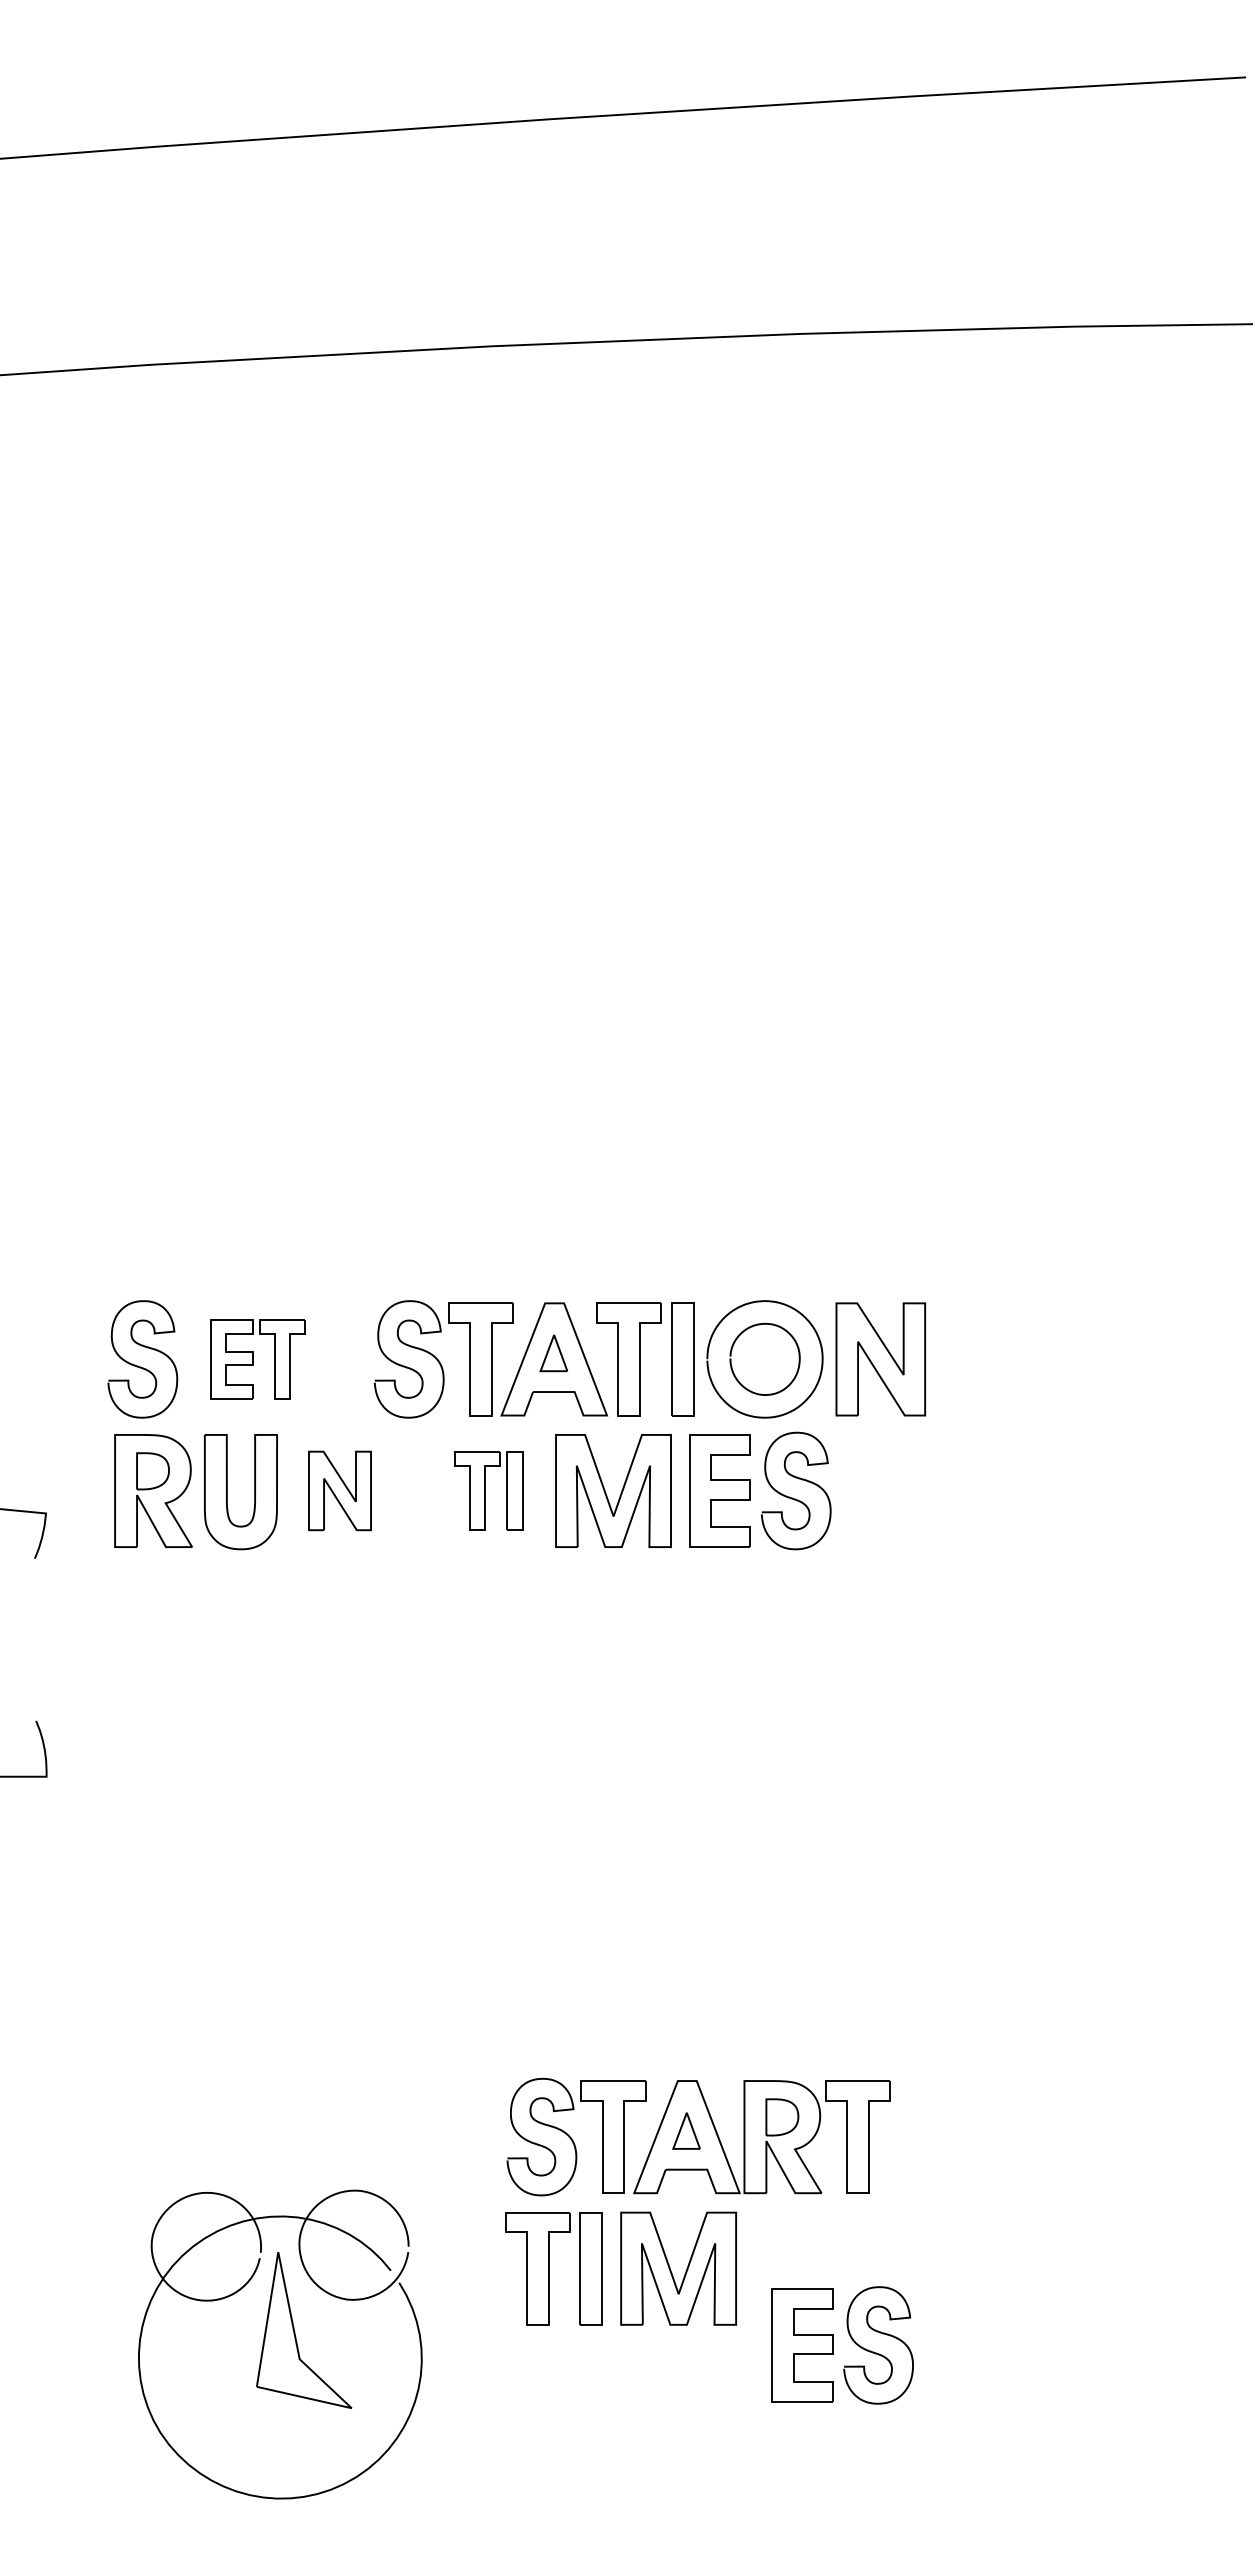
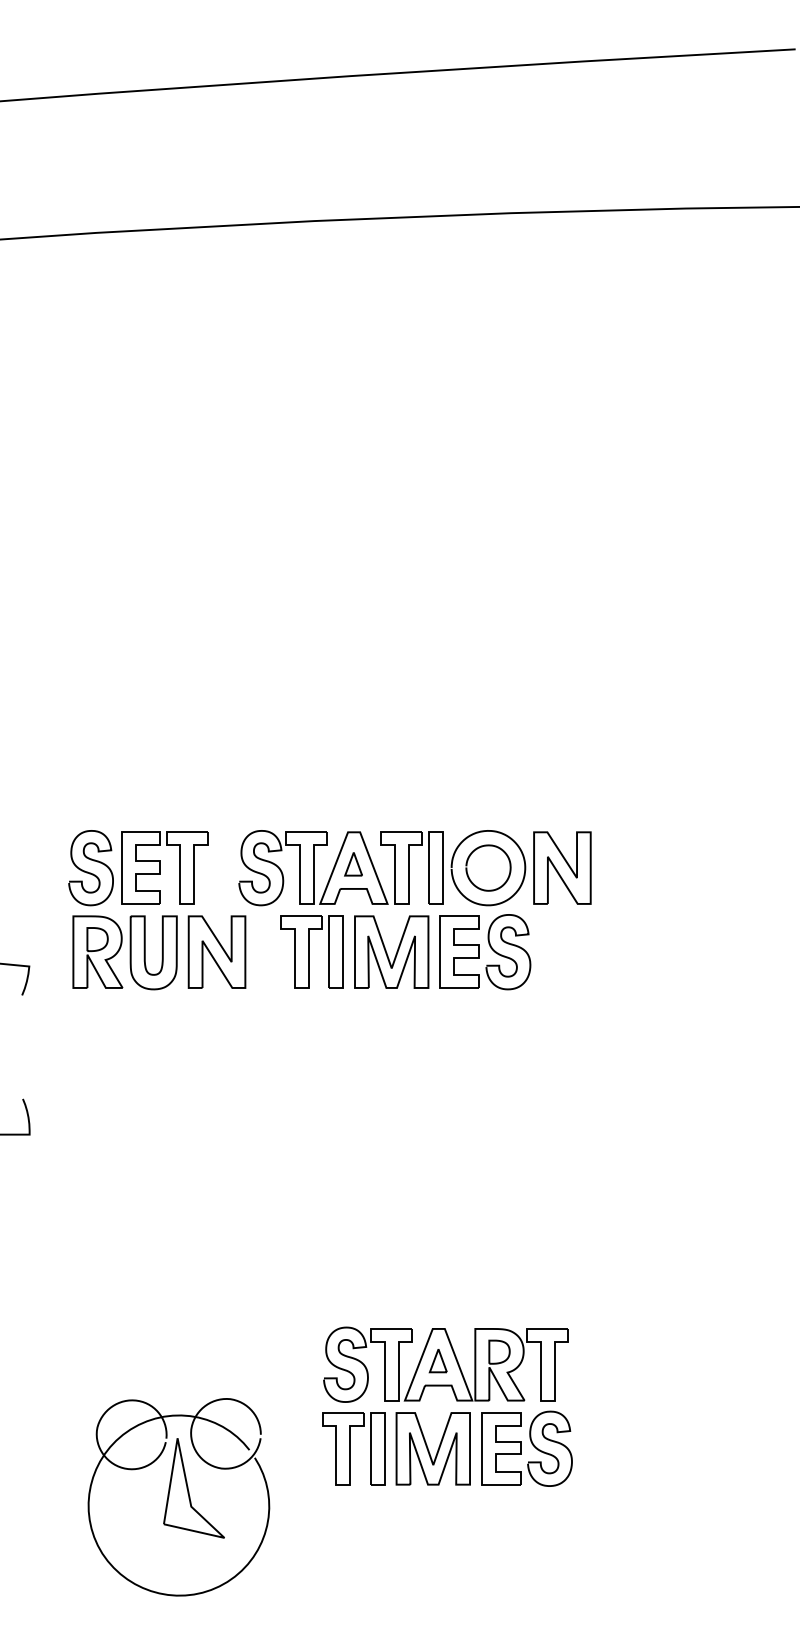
part: (257, 1358) -> (164, 867), size x1.43
part: (339, 1489) -> (216, 951), size x1.43
part: (487, 1489) -> (311, 951), size x1.43
part: (841, 2344) -> (526, 1448), moved

